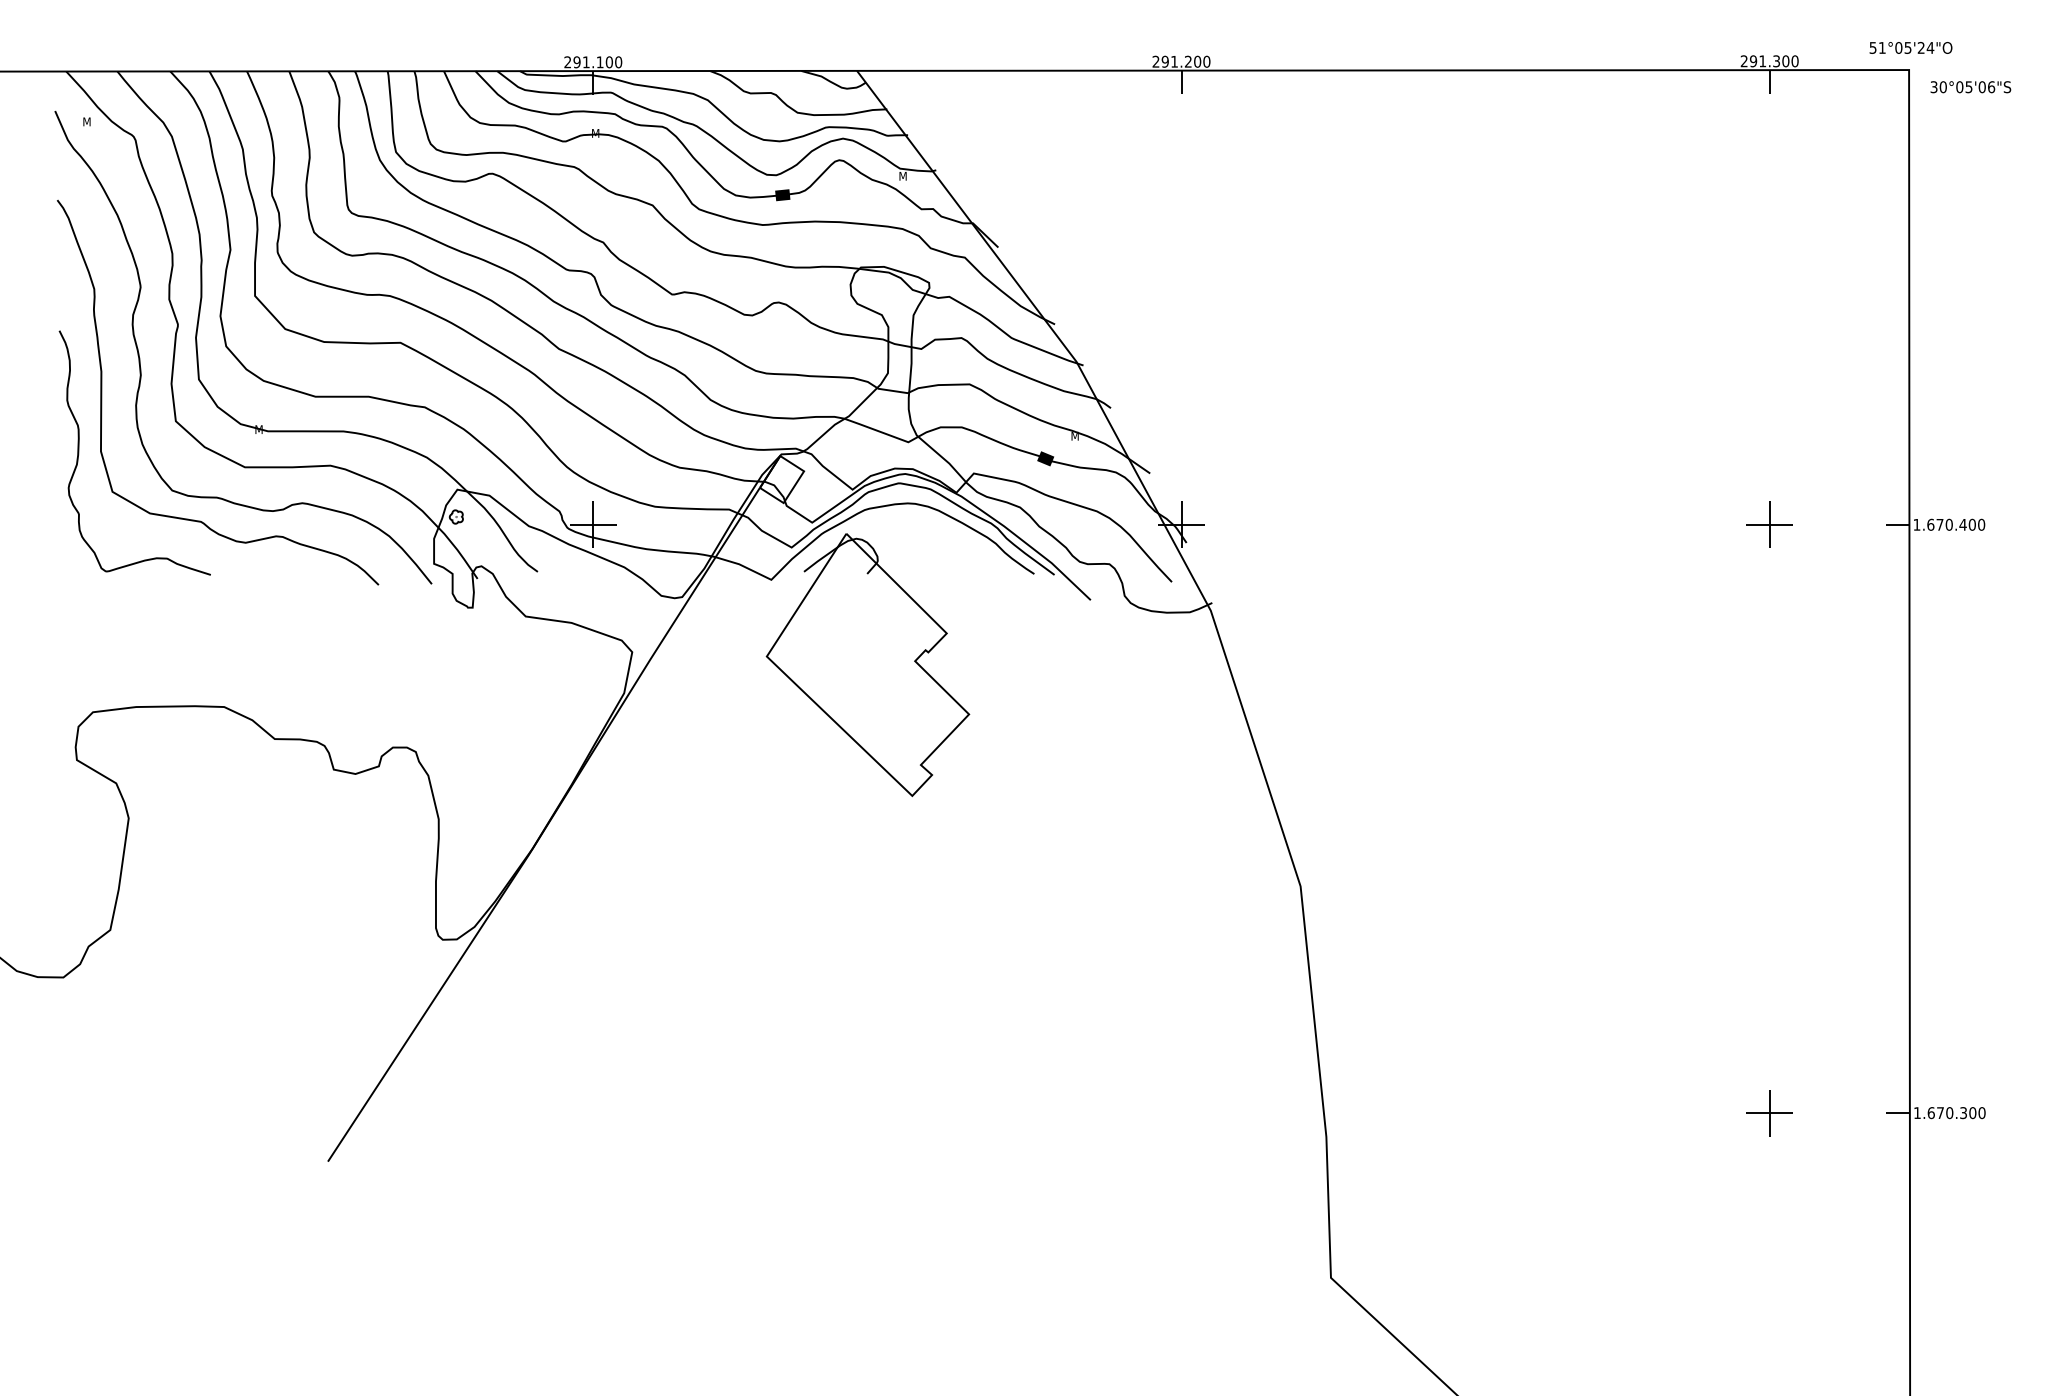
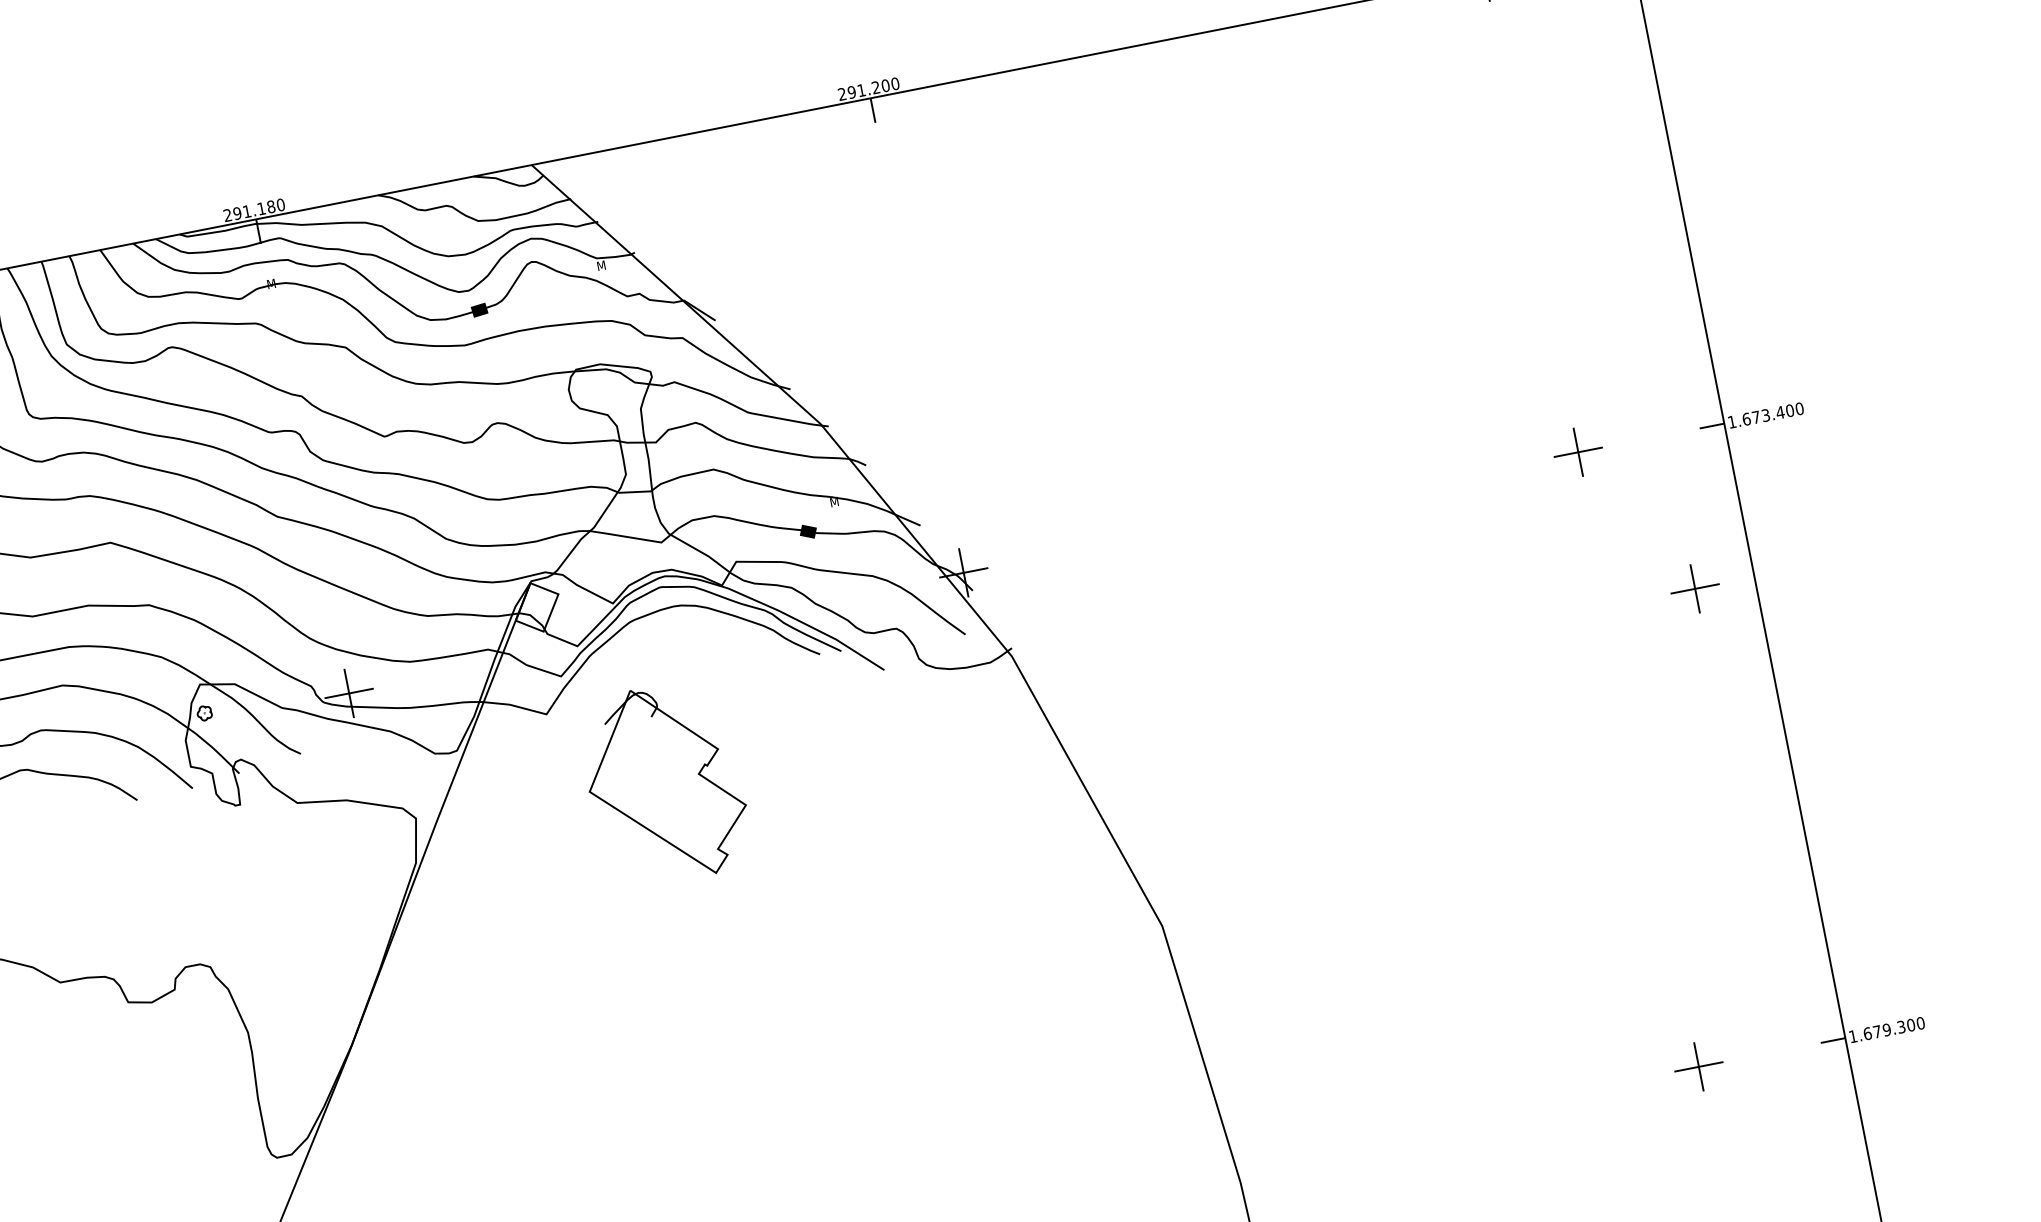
text: (608, 61) -> (270, 206), 291.100 -> 291.180
text: (1948, 524) -> (1765, 415), 1.670.400 -> 1.673.400
part: (867, 664) -> (664, 783), size x0.7
part: (1852, 671) -> (1694, 588), added
text: (1949, 1113) -> (1886, 1030), 1.670.300 -> 1.679.300

